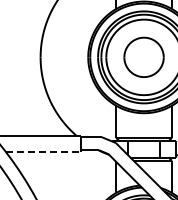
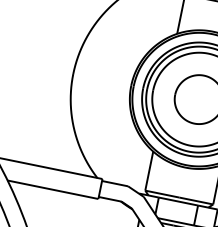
line: (43, 152) -> (53, 190), dashed -> solid

